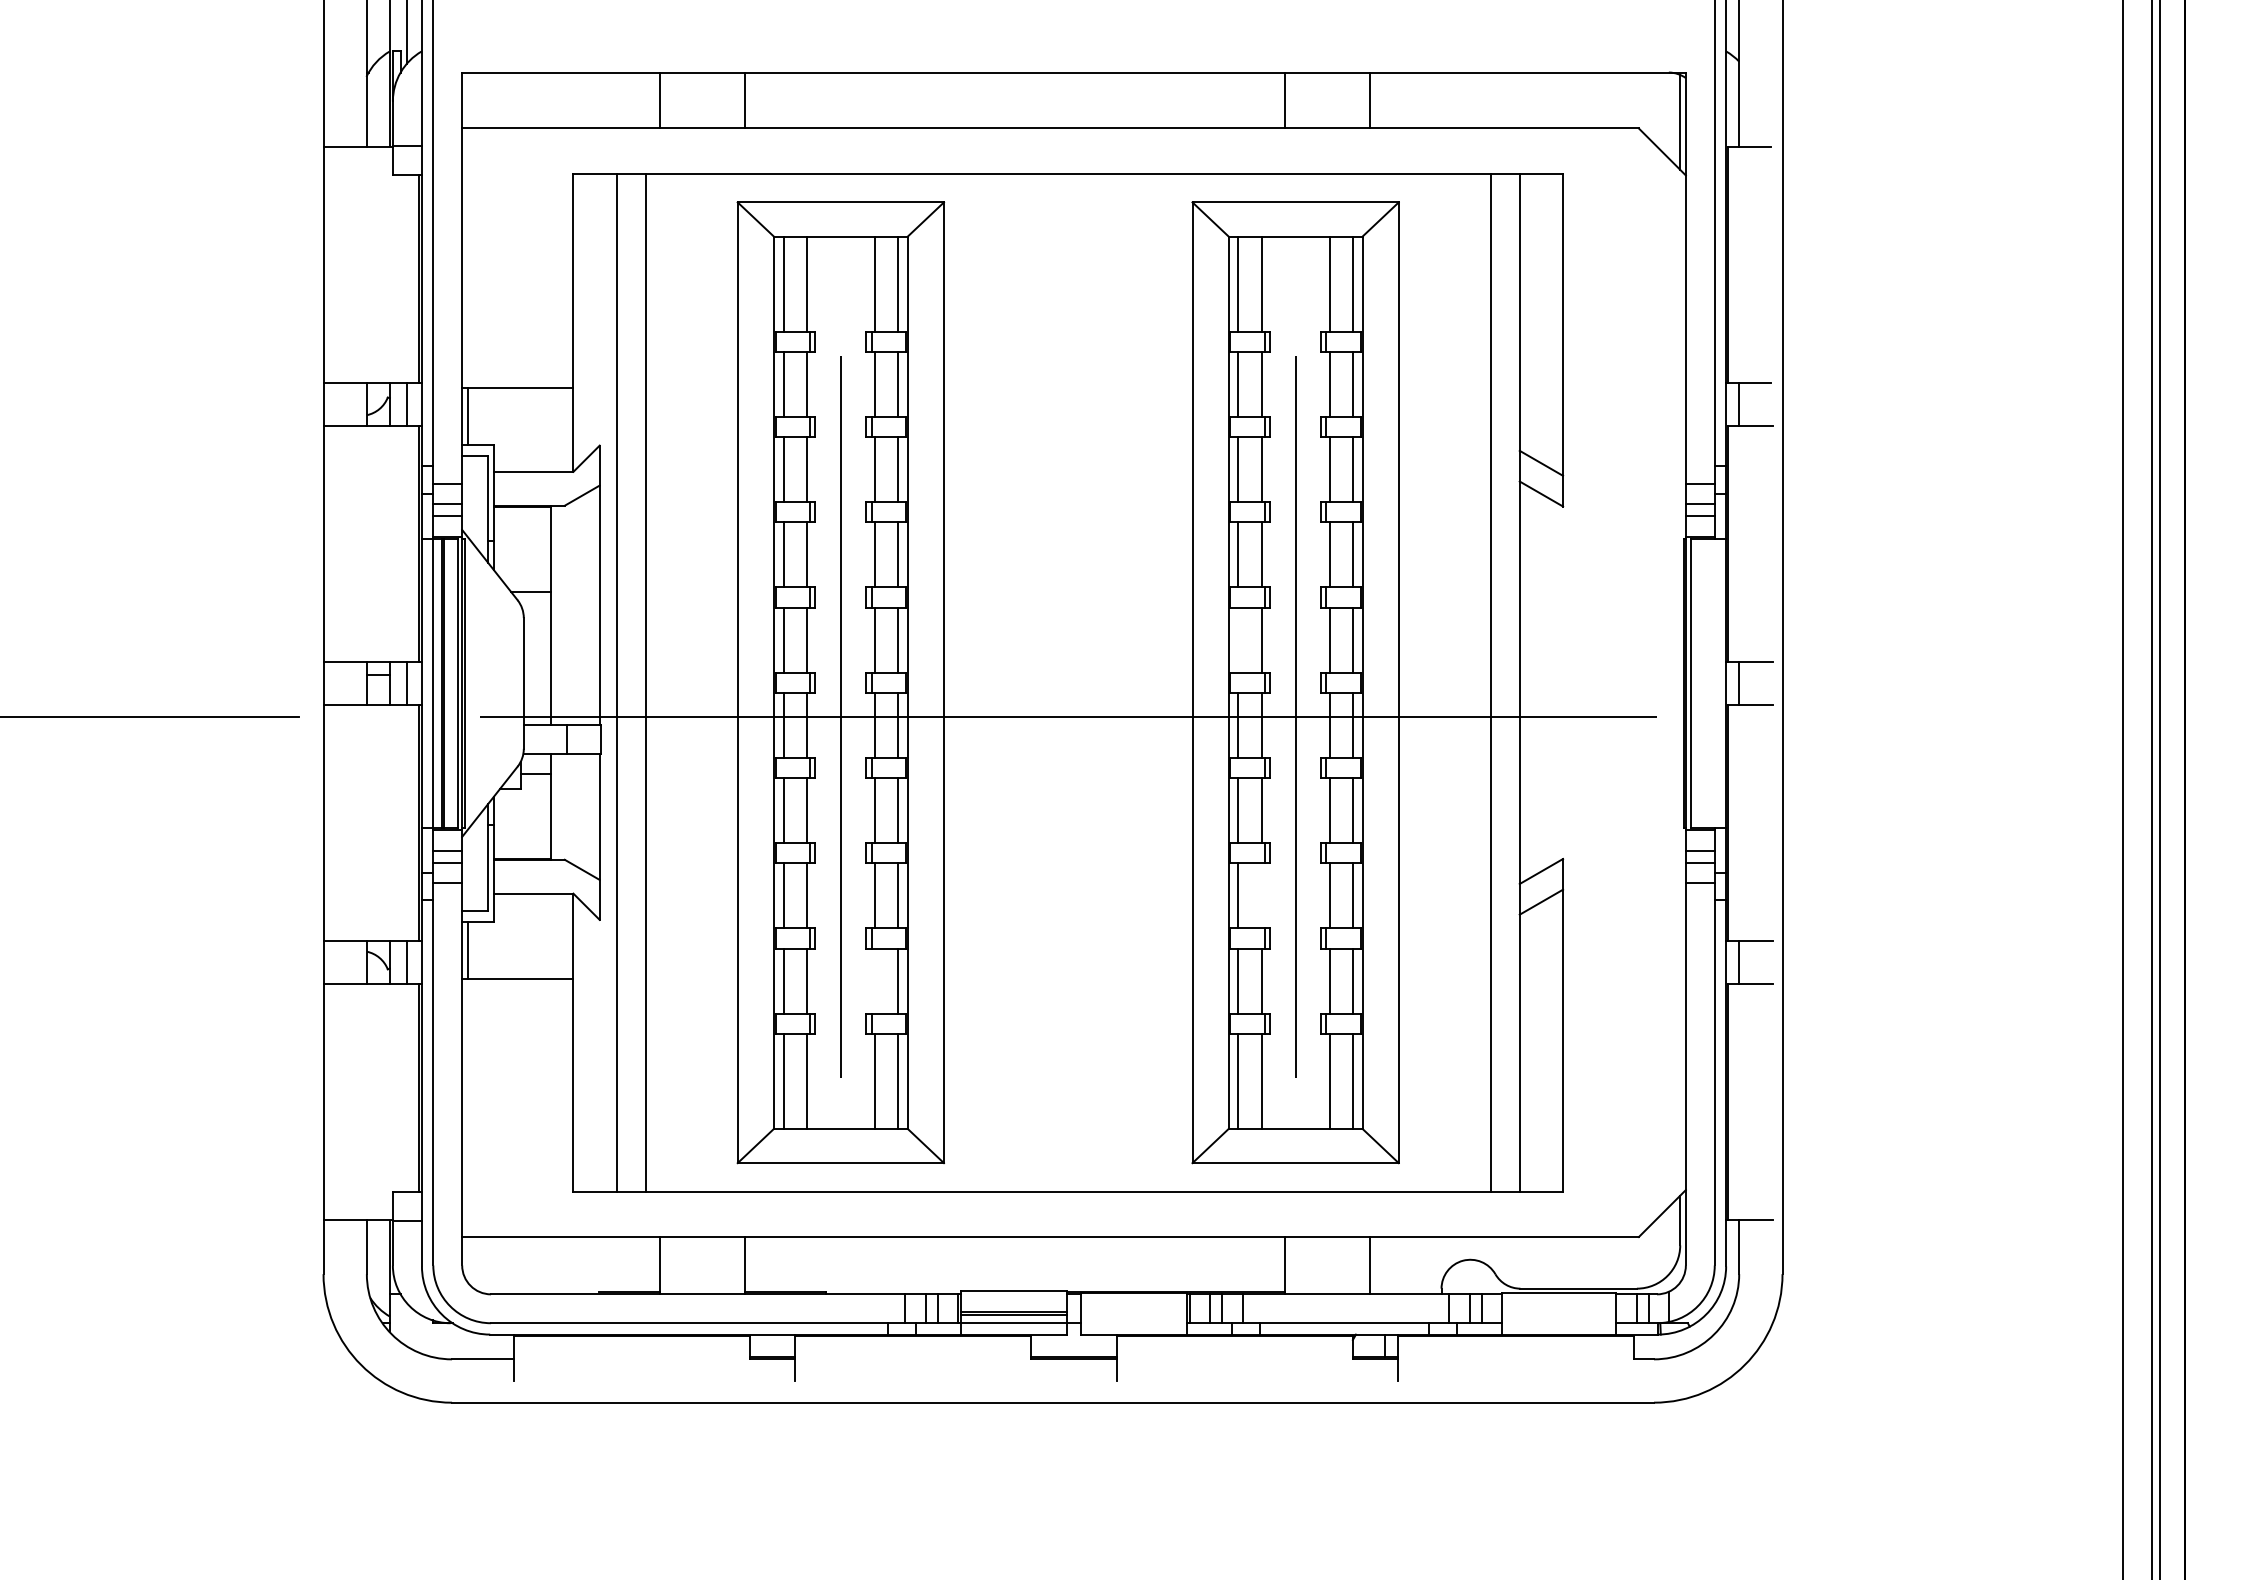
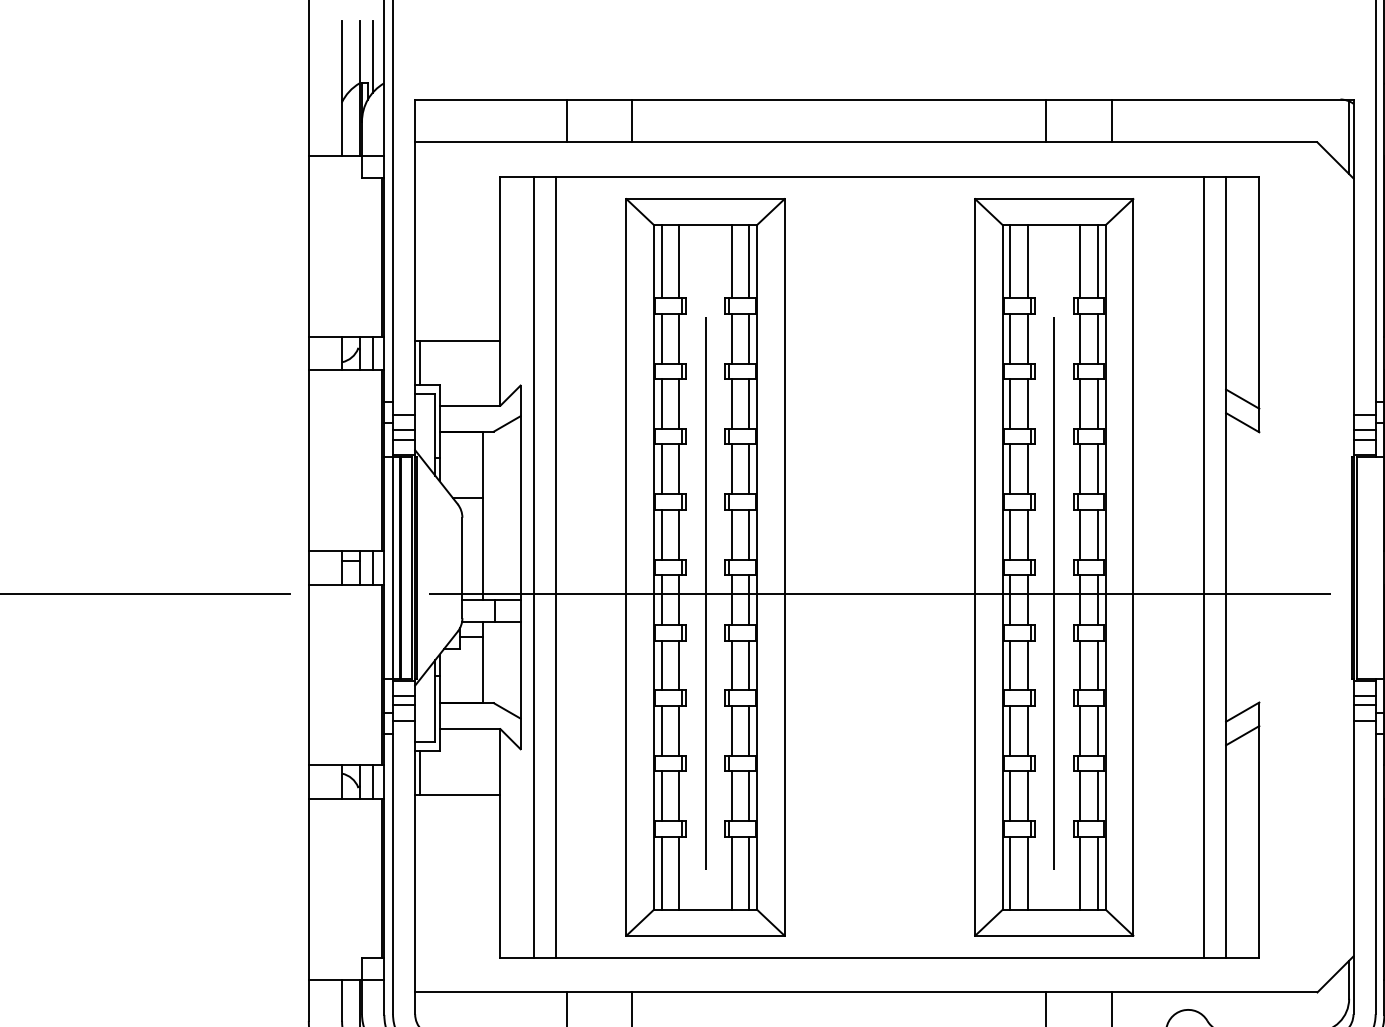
line: (1238, 639) -> (1010, 534), added
line: (1261, 895) -> (1028, 730), added
line: (874, 980) -> (731, 795), added

